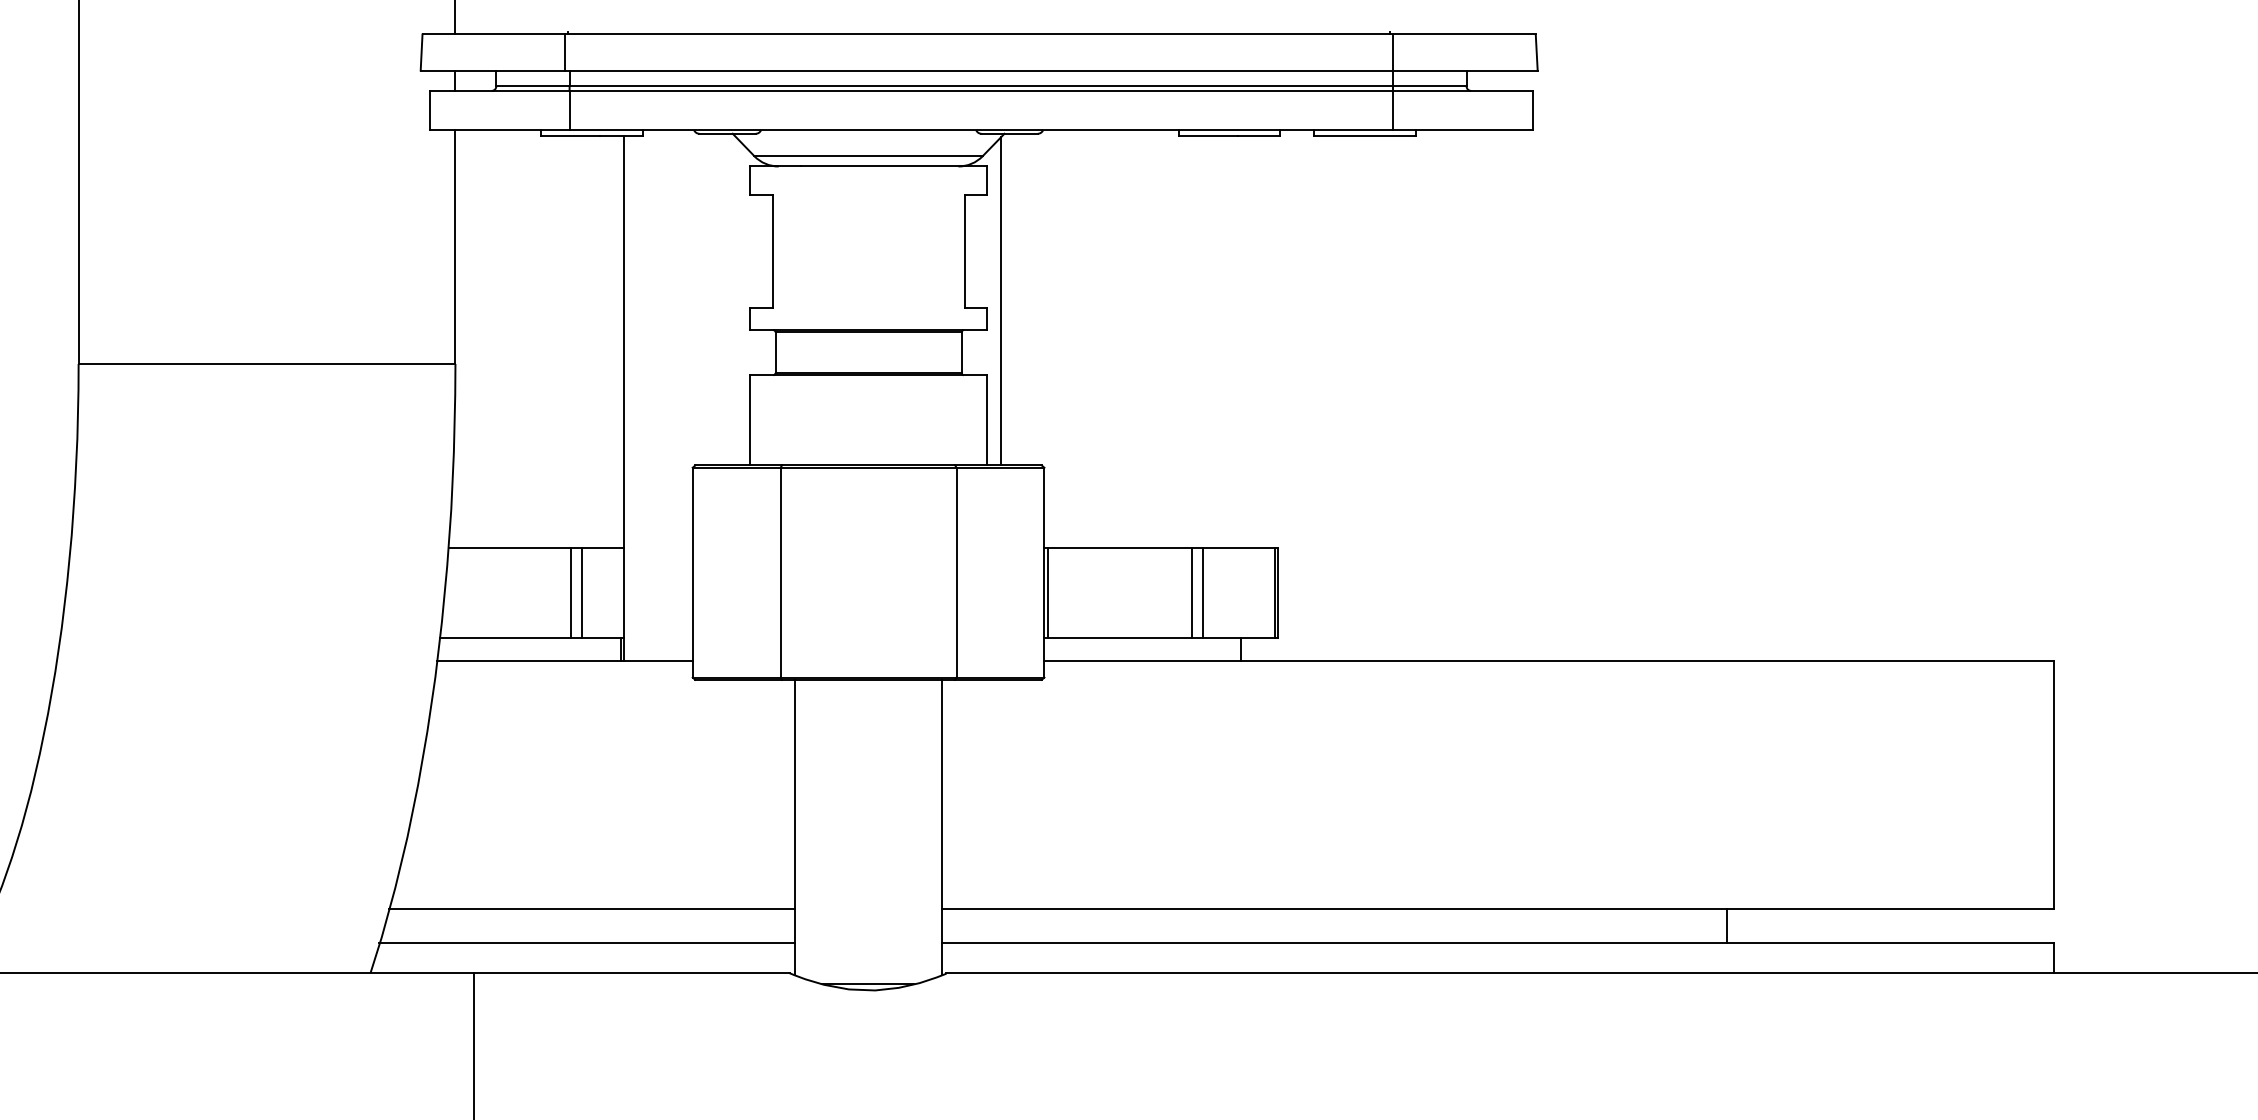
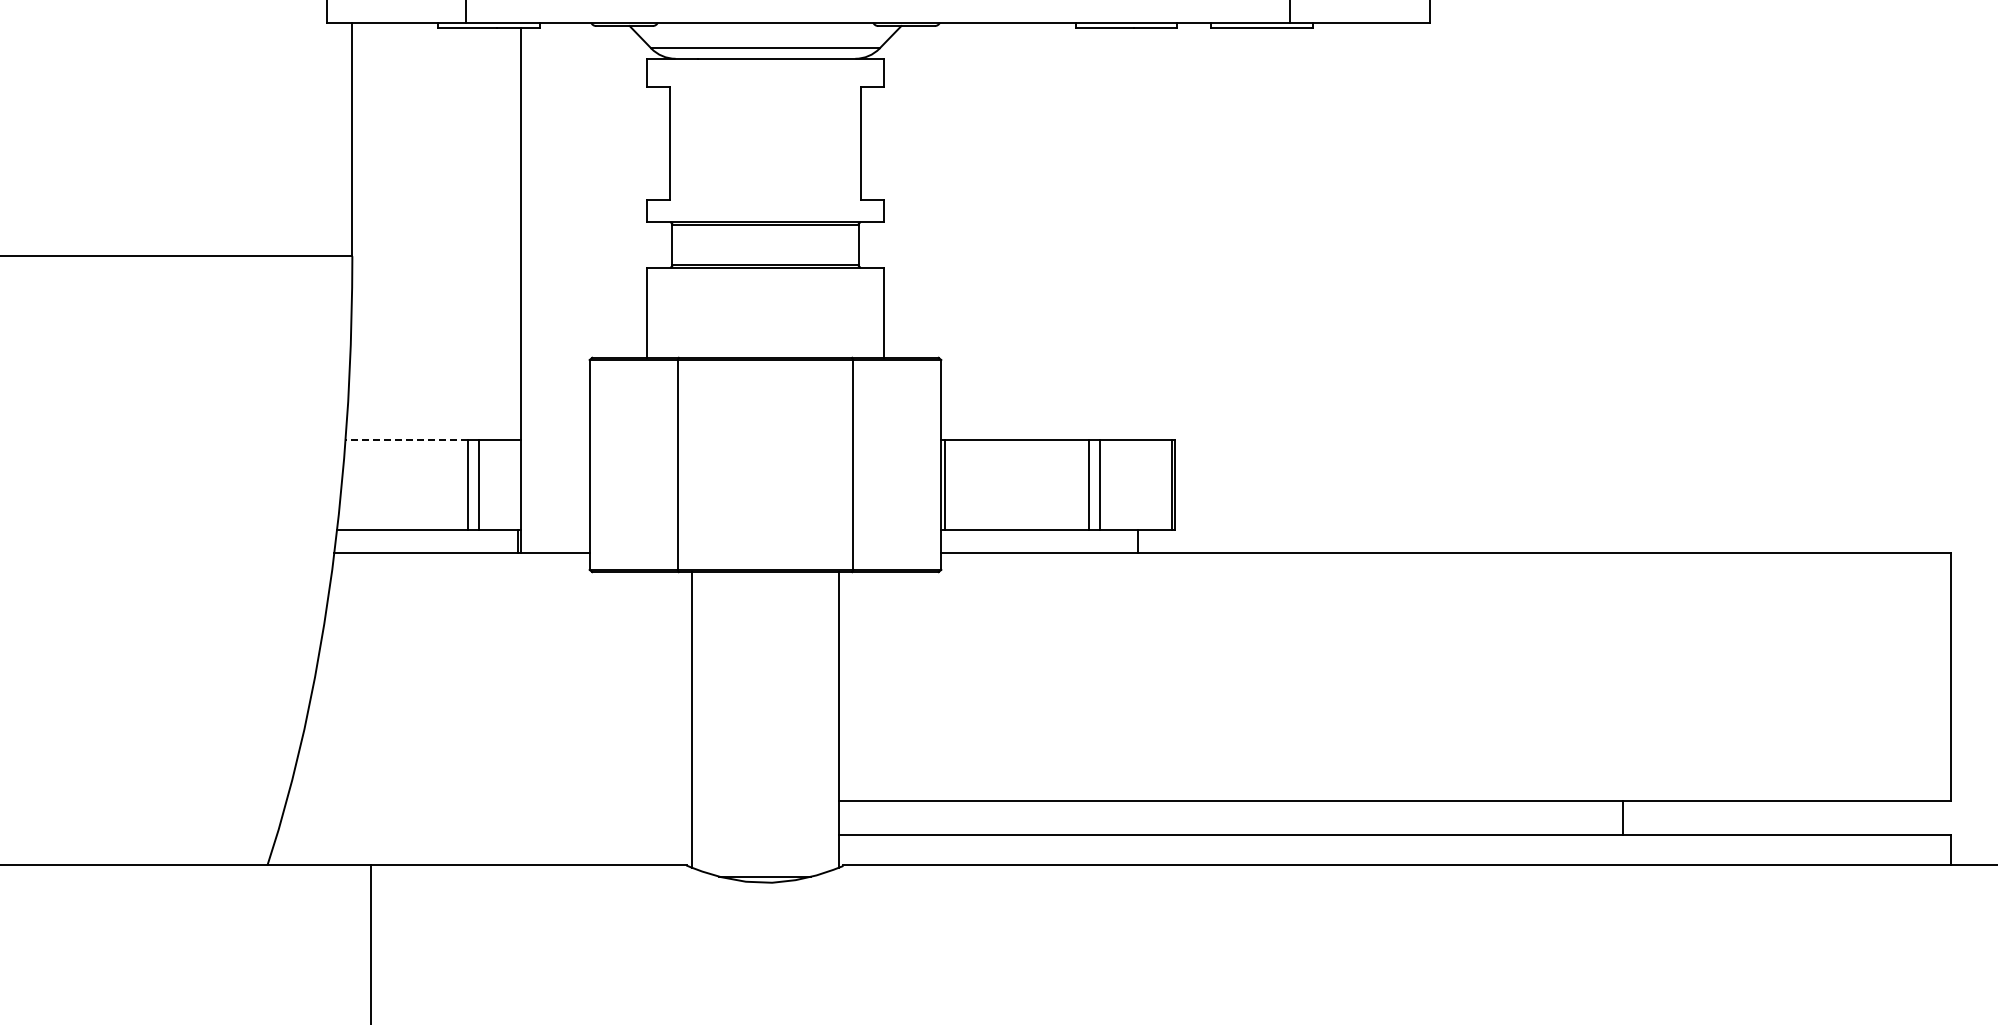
line: (1001, 301) -> (898, 193), removed
line: (509, 547) -> (406, 439), solid -> dashed
line: (592, 908) -> (489, 800), removed
line: (587, 942) -> (484, 834), removed

